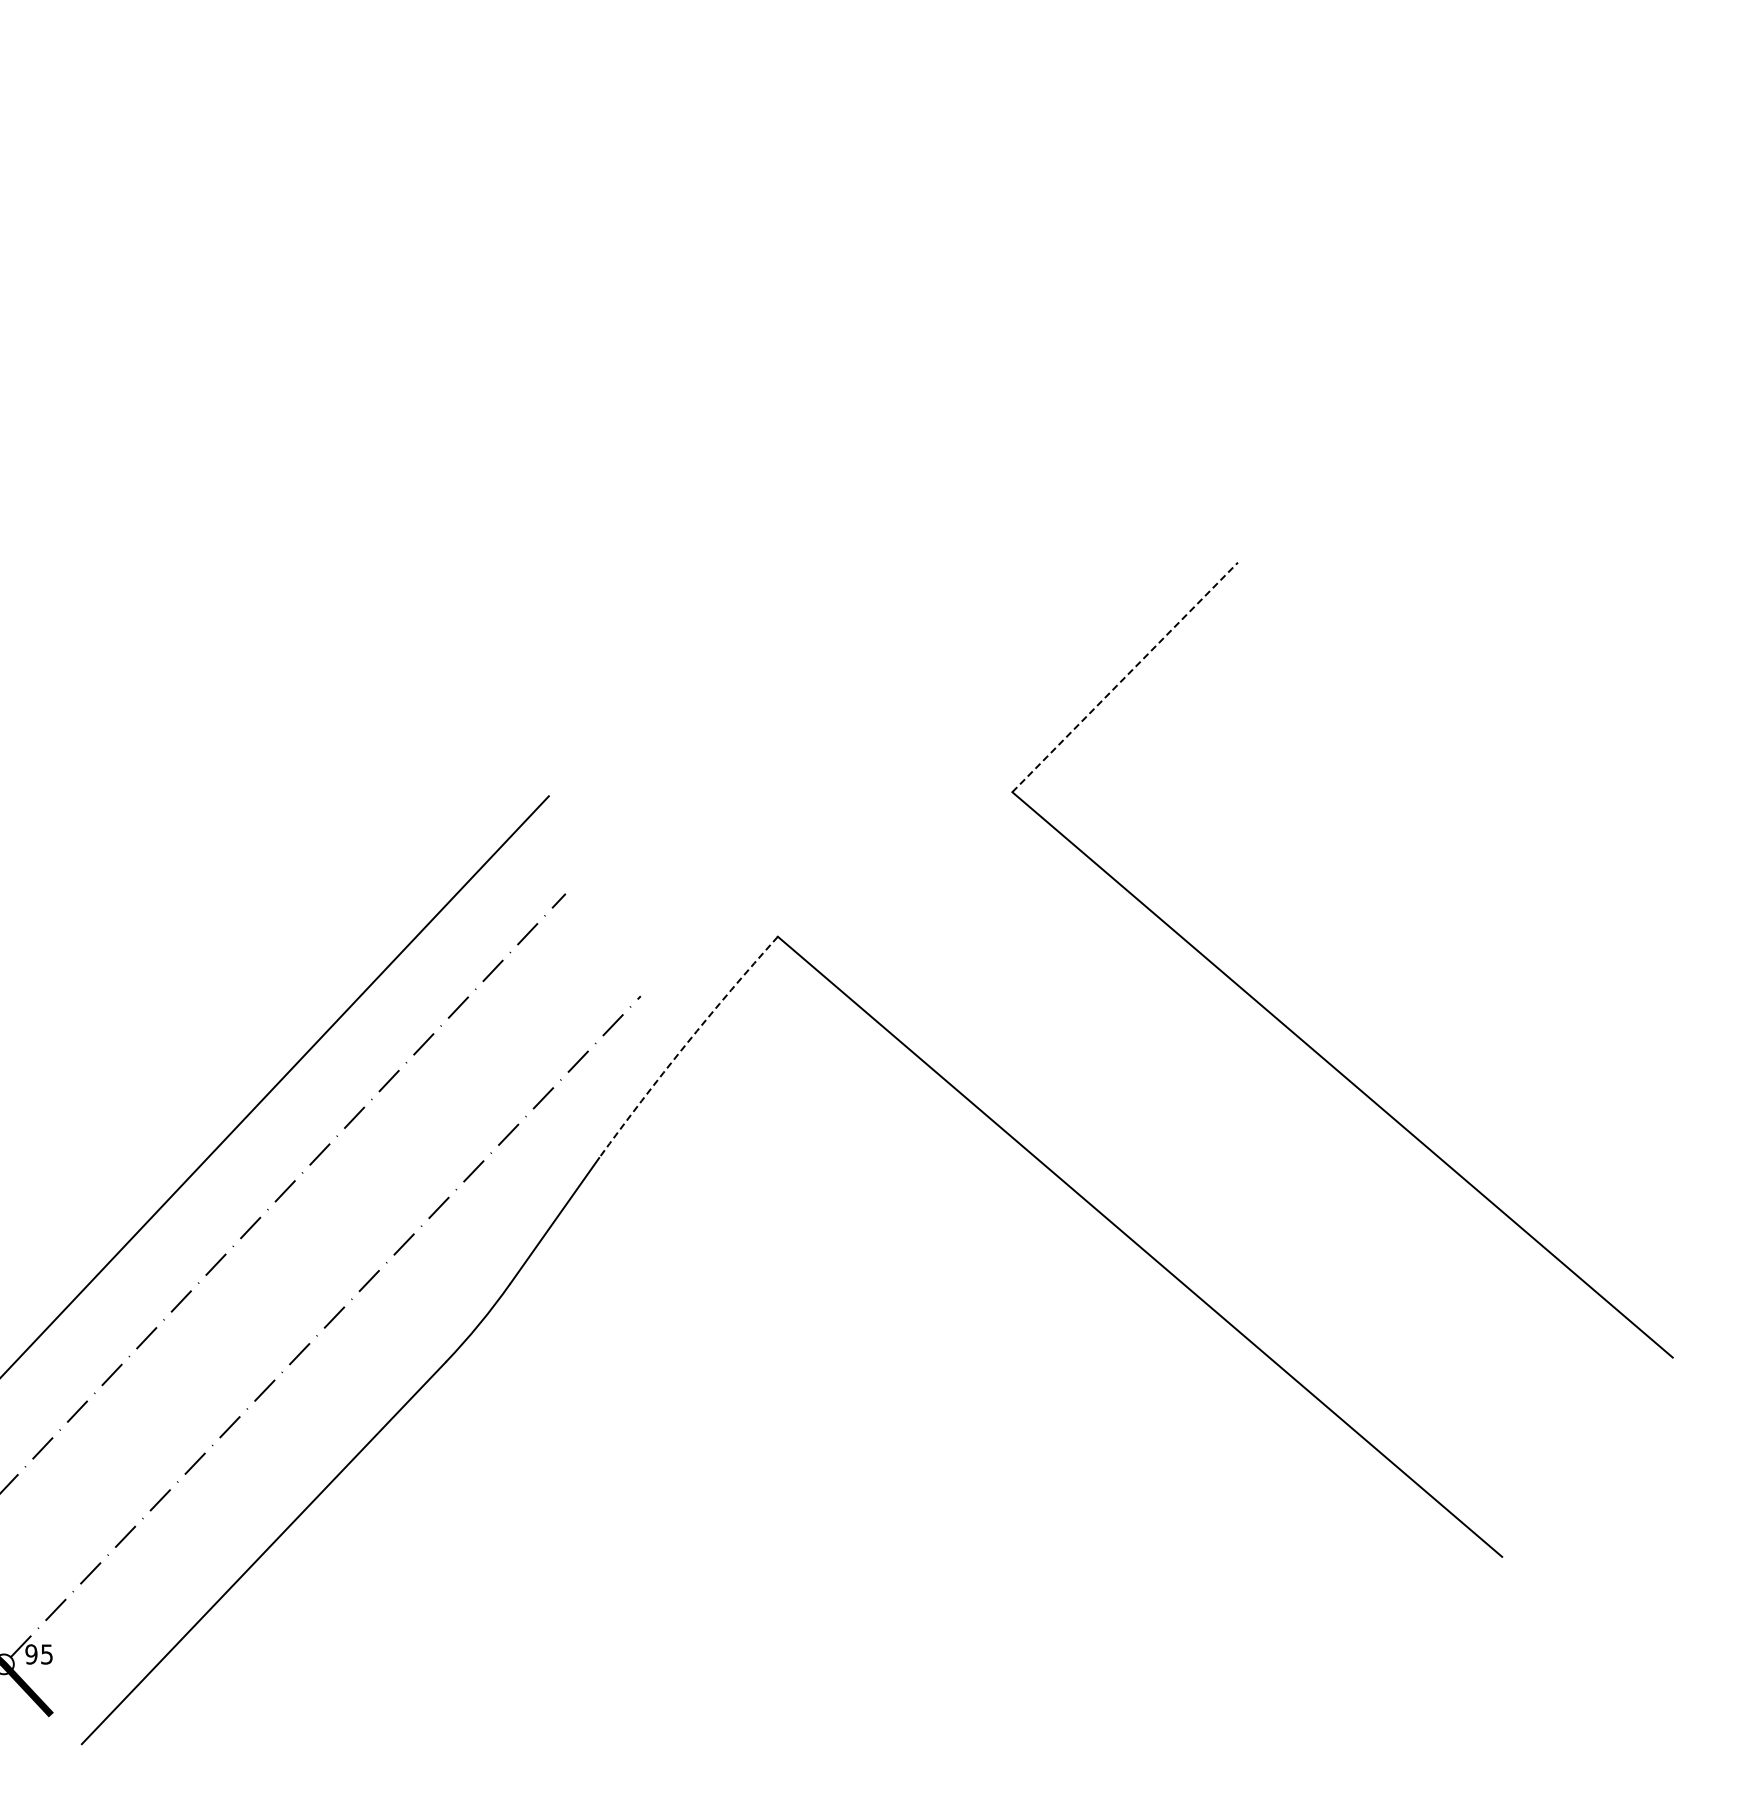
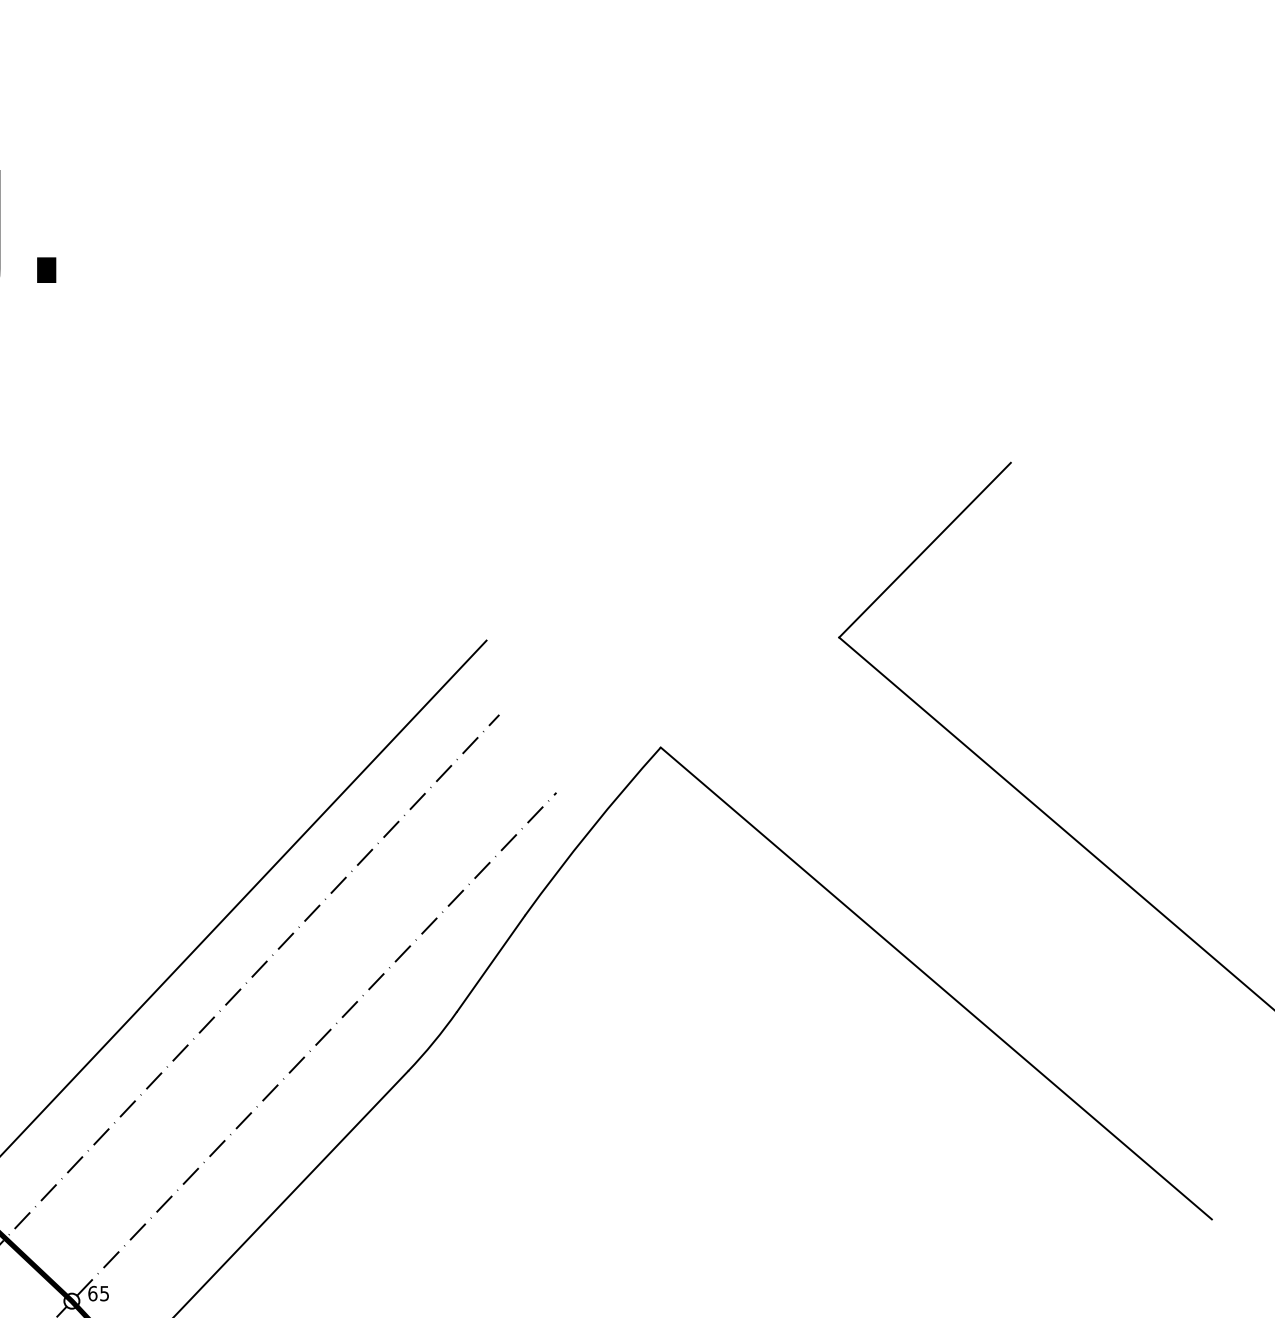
line: (1125, 677) -> (925, 550), dashed -> solid
arc: (685, 1045) -> (590, 830), dashed -> solid
text: (31, 1654) -> (92, 1293), 95 -> 65

